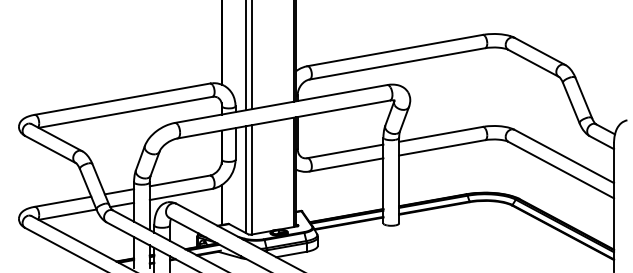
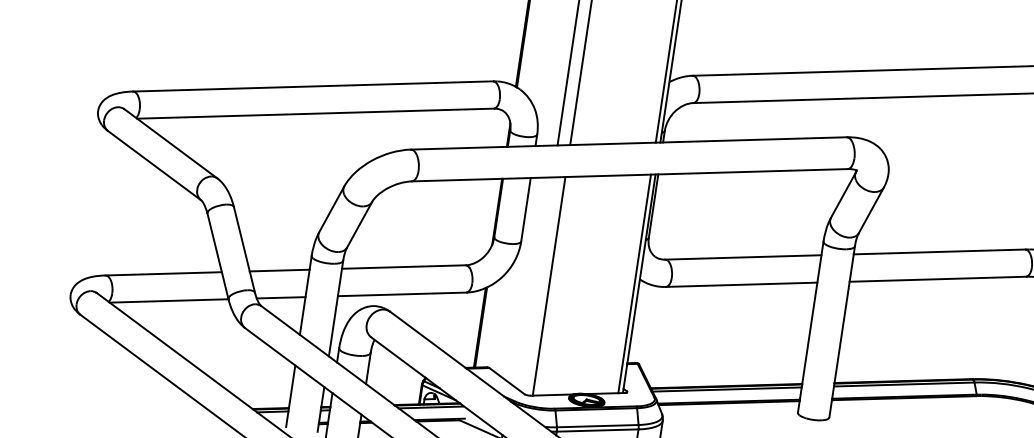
line: (246, 179) -> (537, 284), removed

